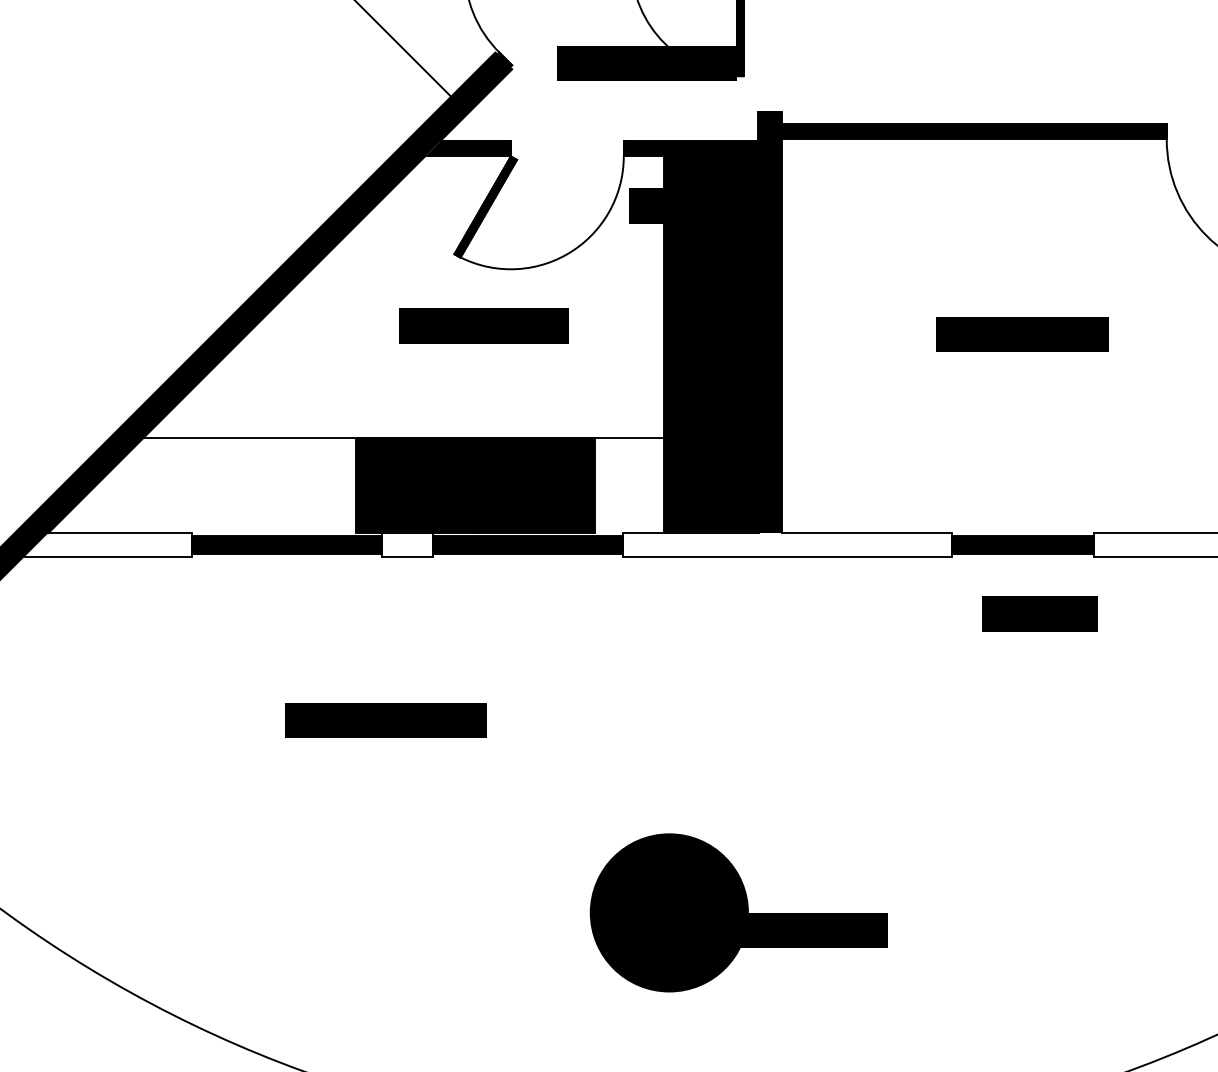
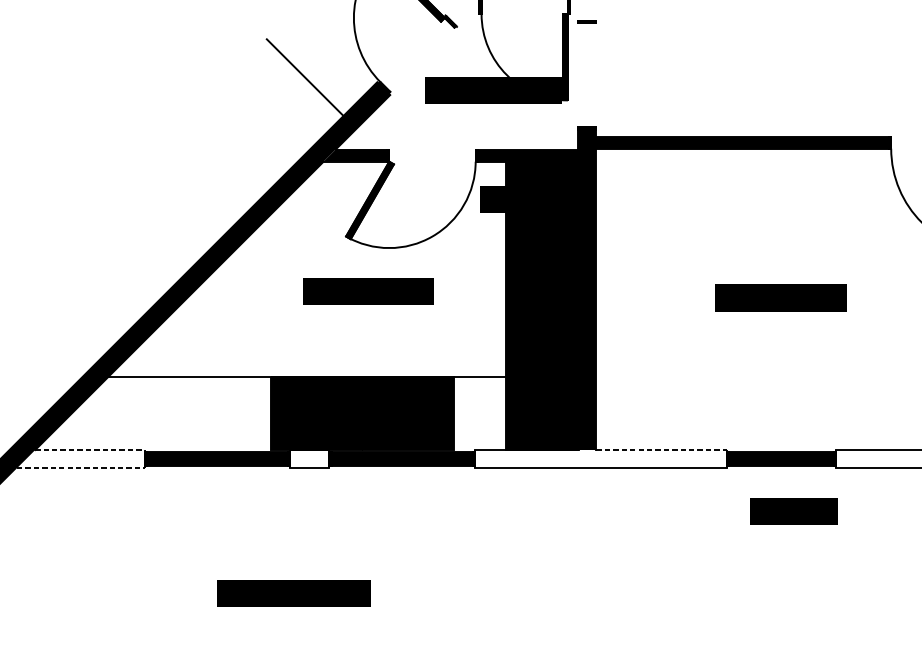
line: (119, 533) -> (89, 450), solid -> dashed
line: (867, 533) -> (662, 450), solid -> dashed
line: (108, 556) -> (81, 467), solid -> dashed

